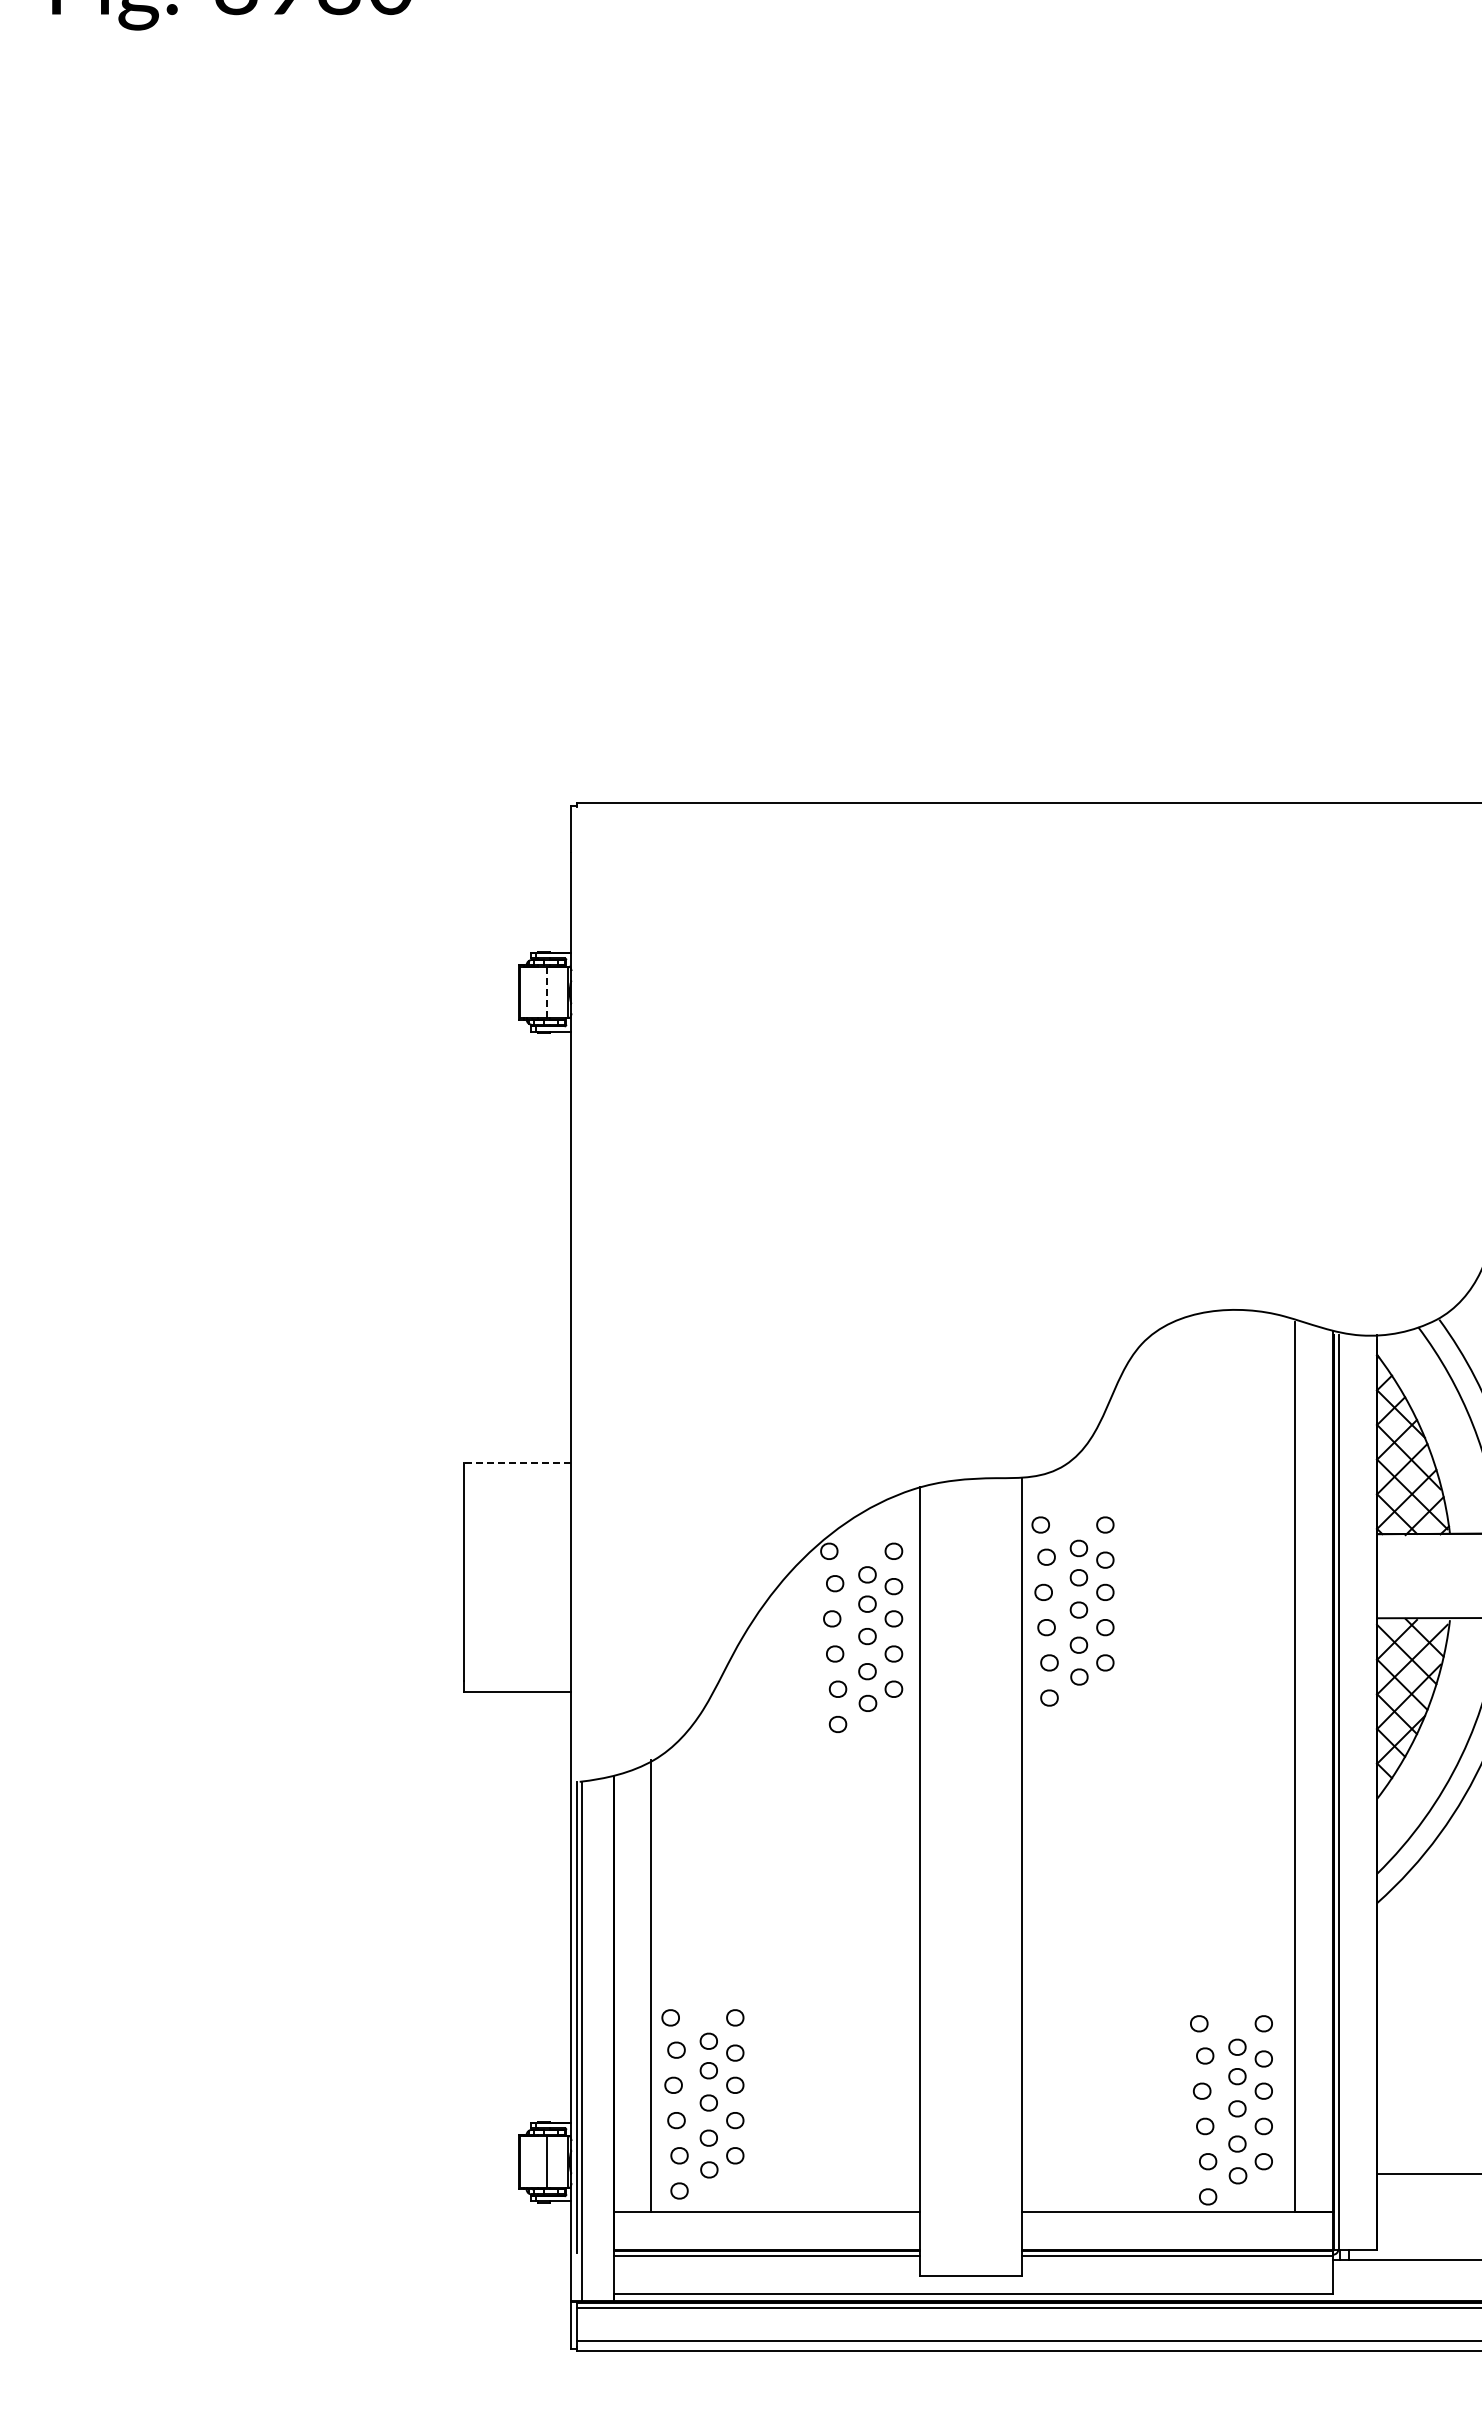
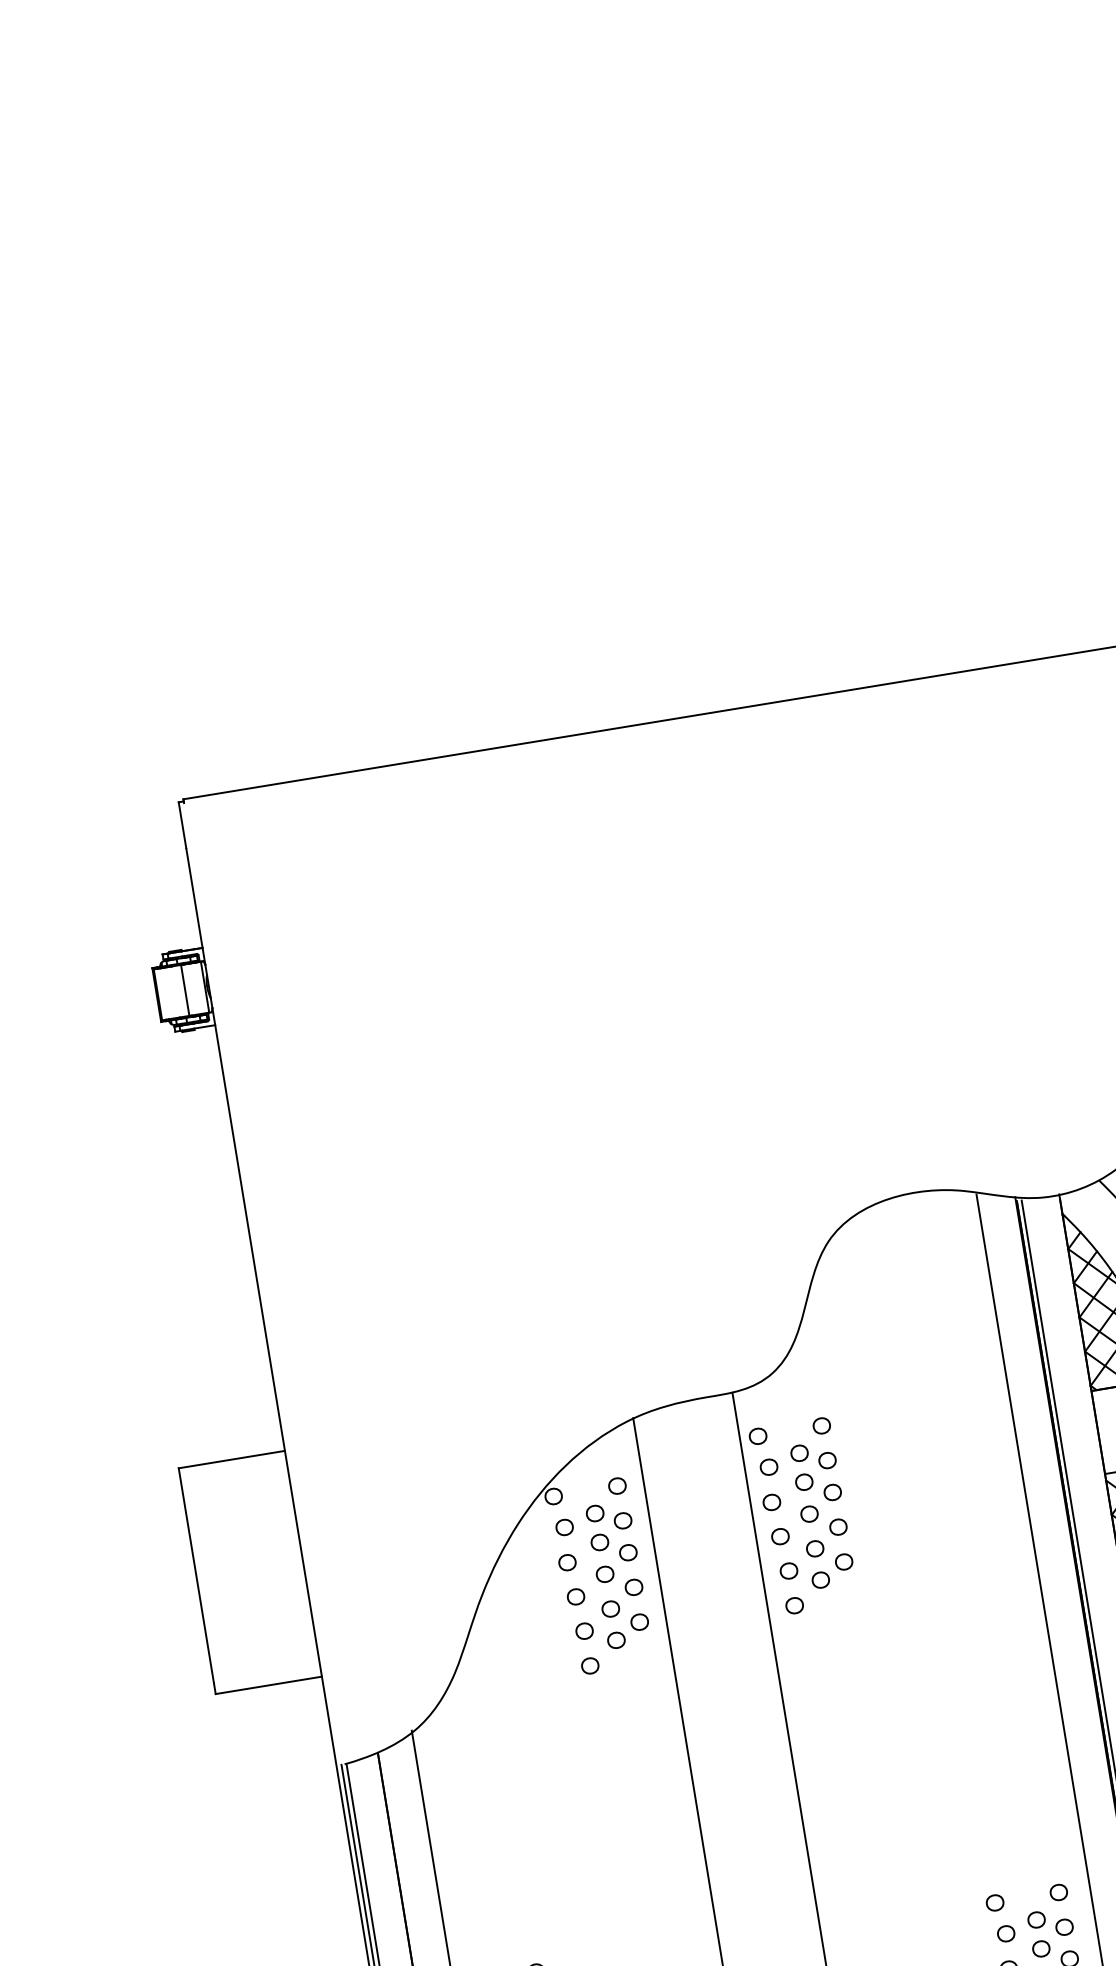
line: (547, 992) -> (185, 990), dashed -> solid
line: (517, 1462) -> (231, 1459), dashed -> solid

